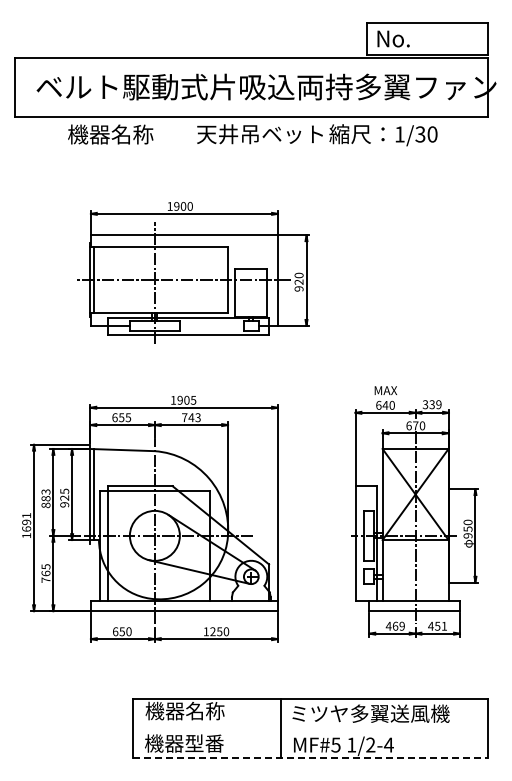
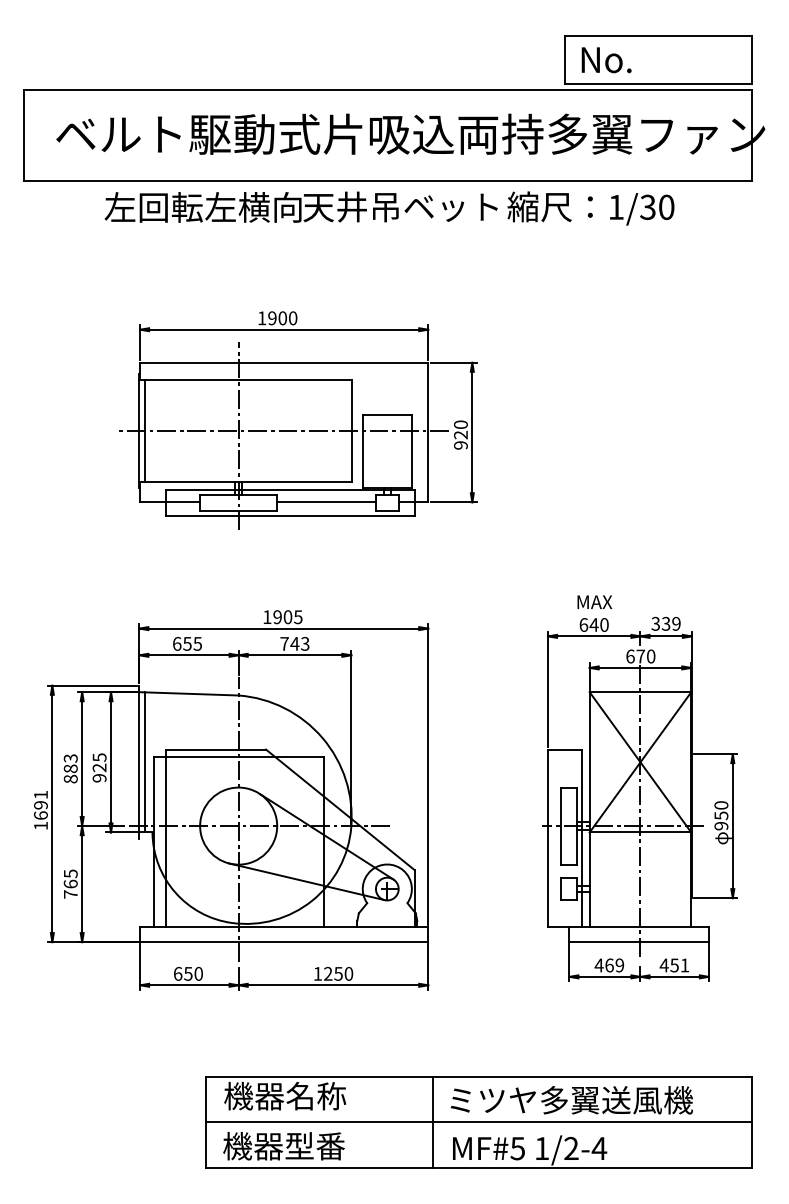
text: (131, 134) -> (202, 207), 機器名称 -> 左回転左横向
line: (211, 325) -> (325, 501), added
line: (310, 728) -> (478, 1123), added
line: (311, 757) -> (480, 1167), dashed -> solid

